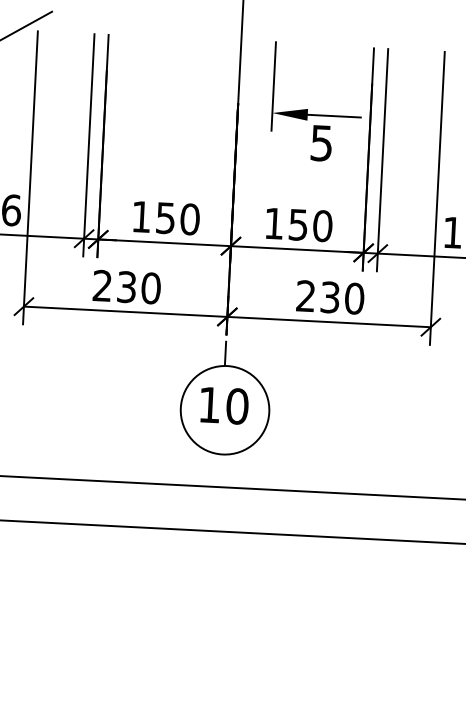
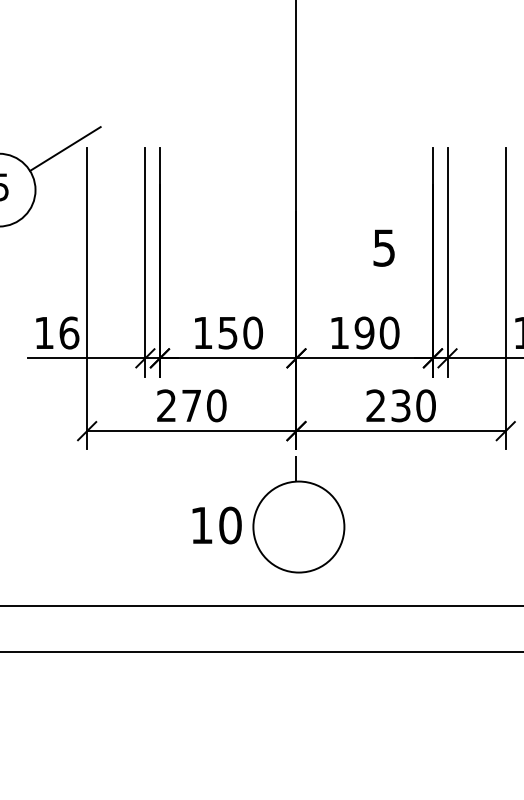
part: (308, 108) -> (368, 213), removed
text: (298, 224) -> (364, 332), 150 -> 190
text: (126, 286) -> (191, 405), 230 -> 270
text: (223, 405) -> (216, 525), moved

